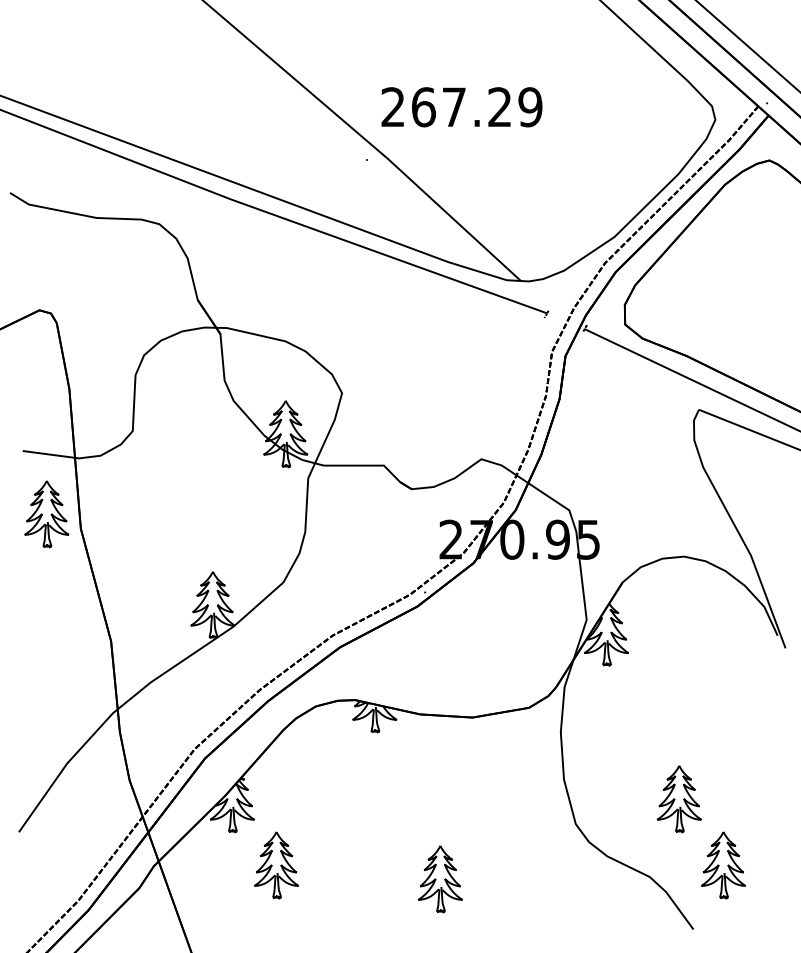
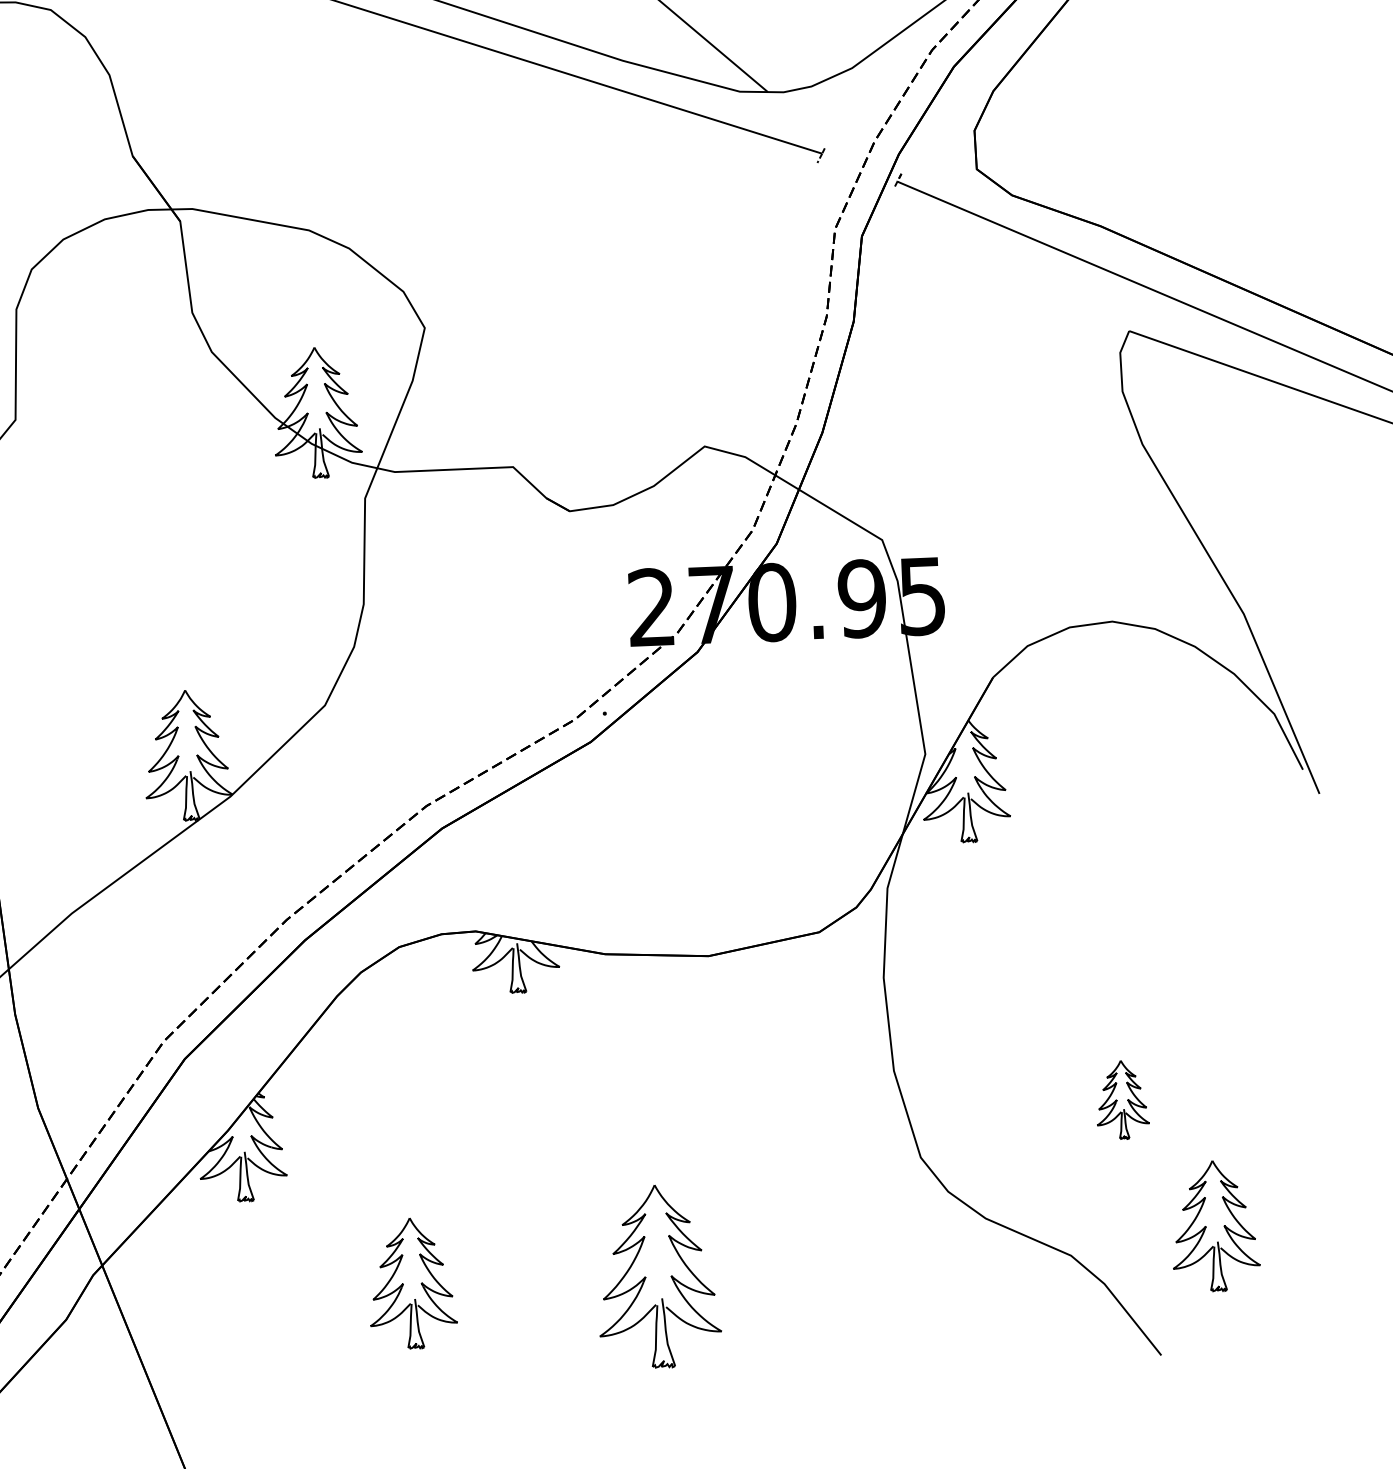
part: (678, 799) -> (1121, 1100), size x0.6
part: (276, 865) -> (412, 1284), moved
part: (440, 879) -> (658, 1277), size x1.4

